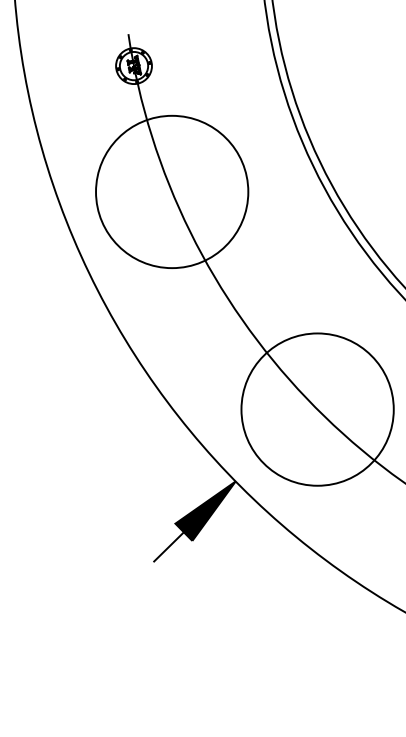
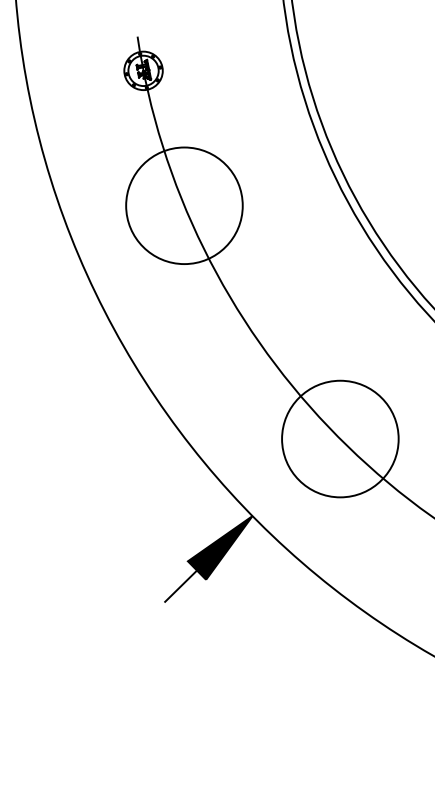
circle: (172, 191) -> (184, 205), size x0.71
circle: (317, 409) -> (340, 438), size x0.71

